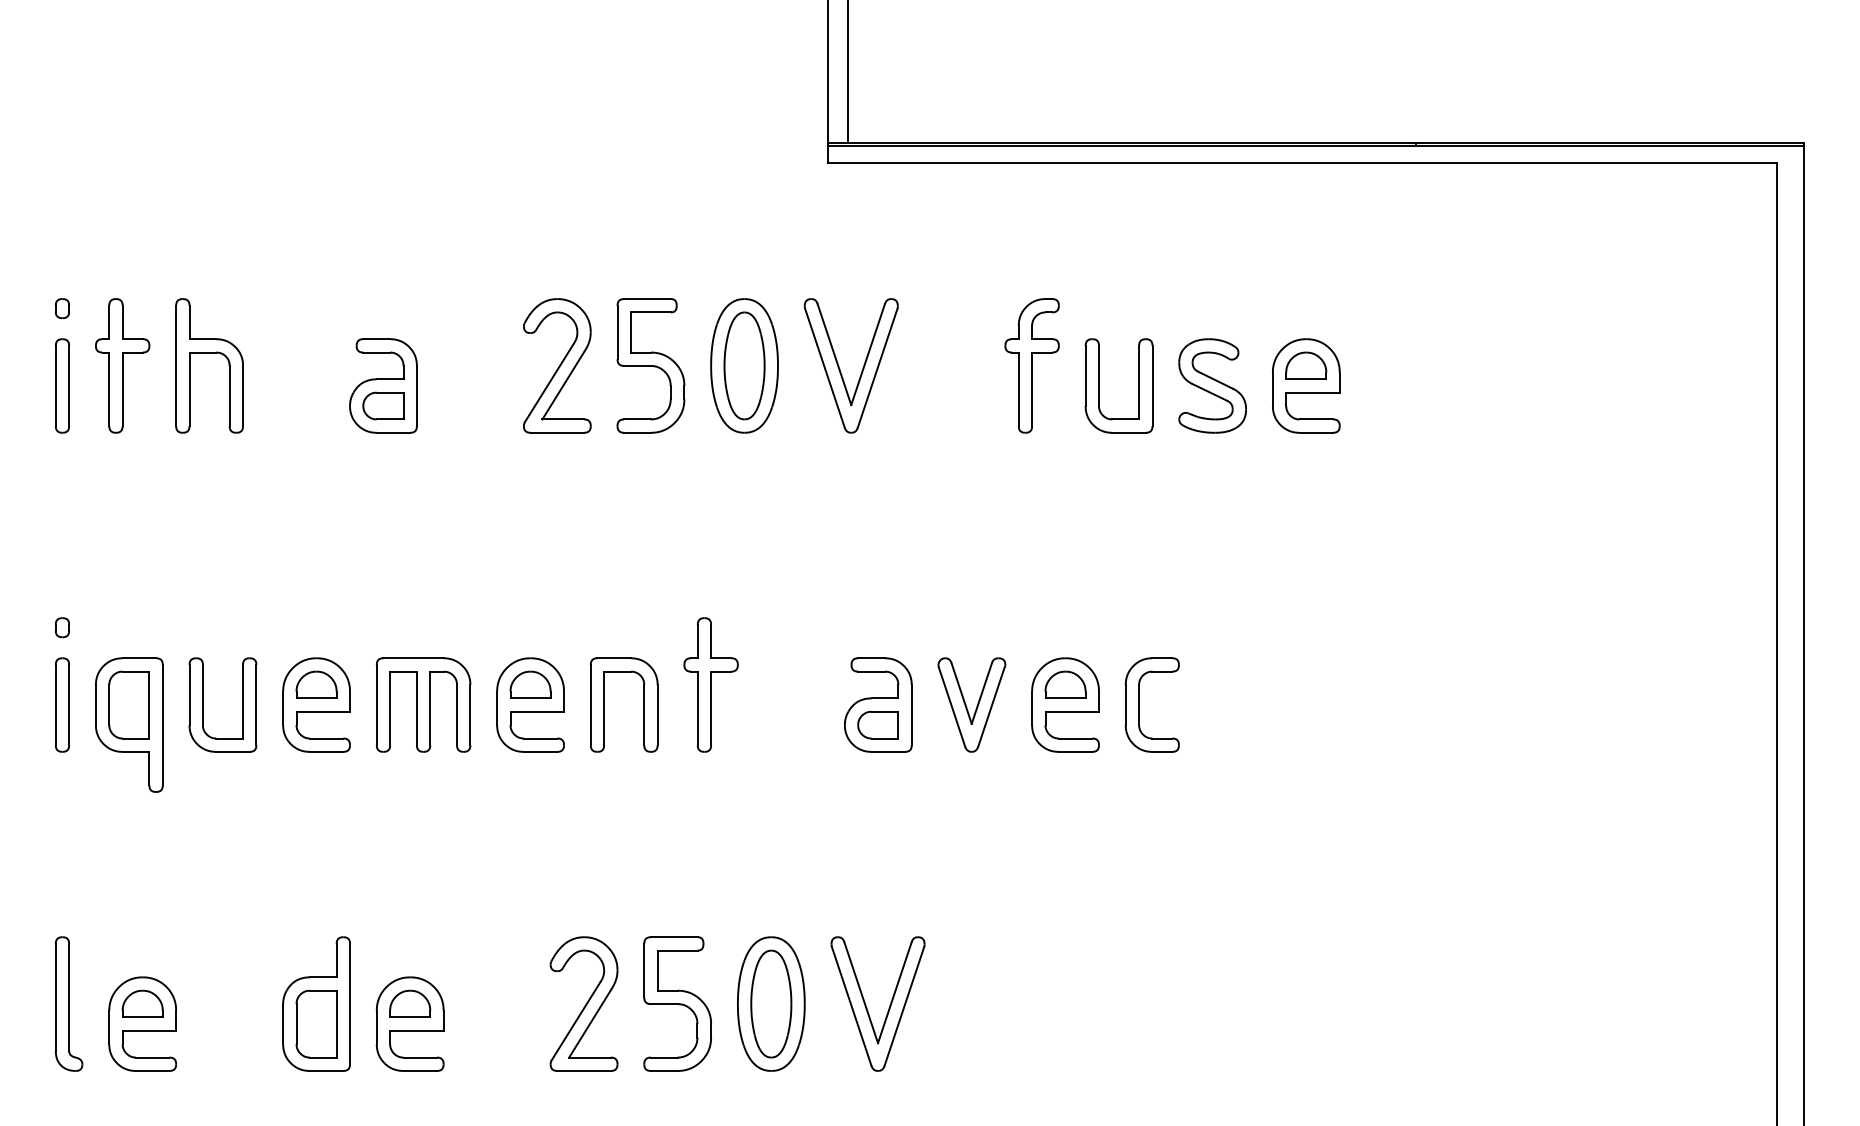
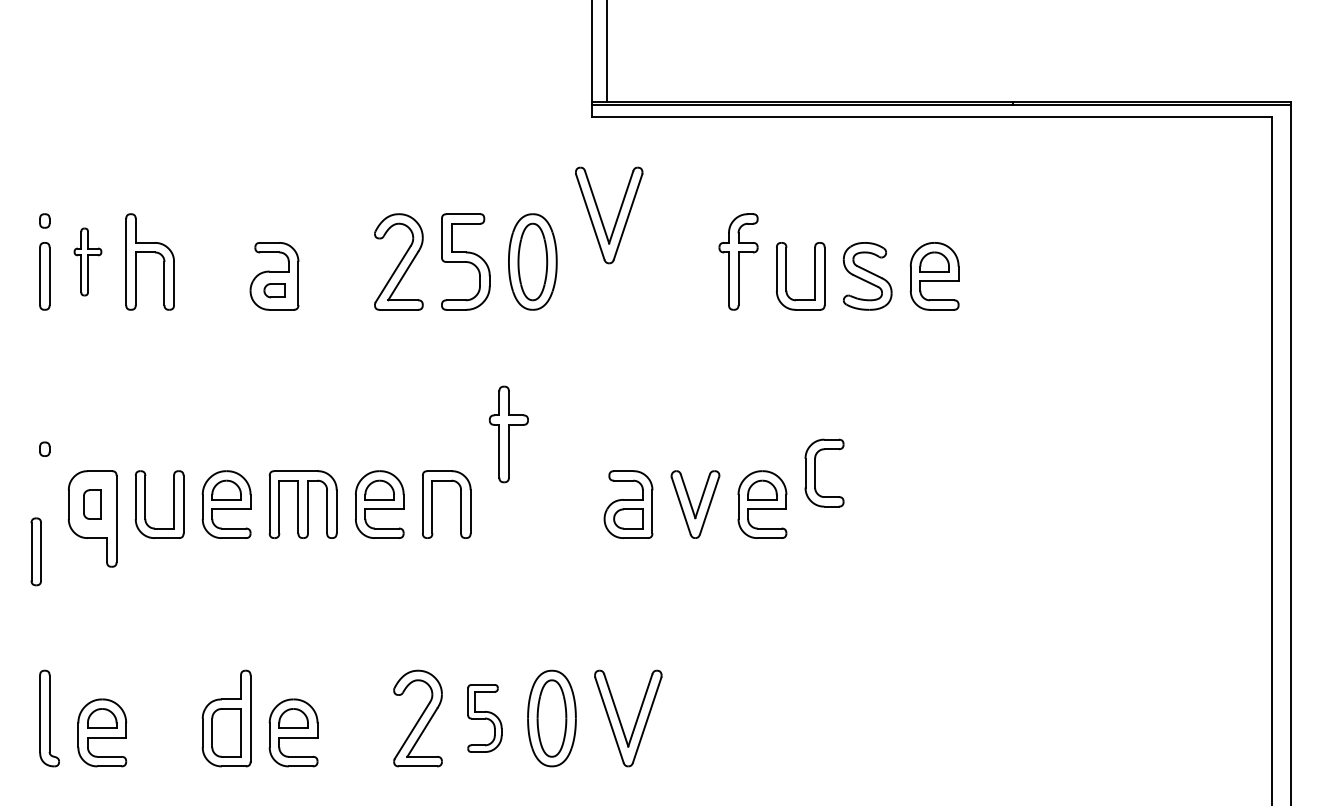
part: (122, 365) -> (87, 261), size x0.7
part: (840, 369) -> (601, 218), moved
part: (383, 405) -> (274, 290), size x0.7
part: (710, 684) -> (508, 434), moved
part: (62, 704) -> (36, 551), moved
part: (128, 704) -> (92, 504), size x0.6
part: (1139, 704) -> (815, 472), moved
part: (677, 1003) -> (484, 718), size x0.7

